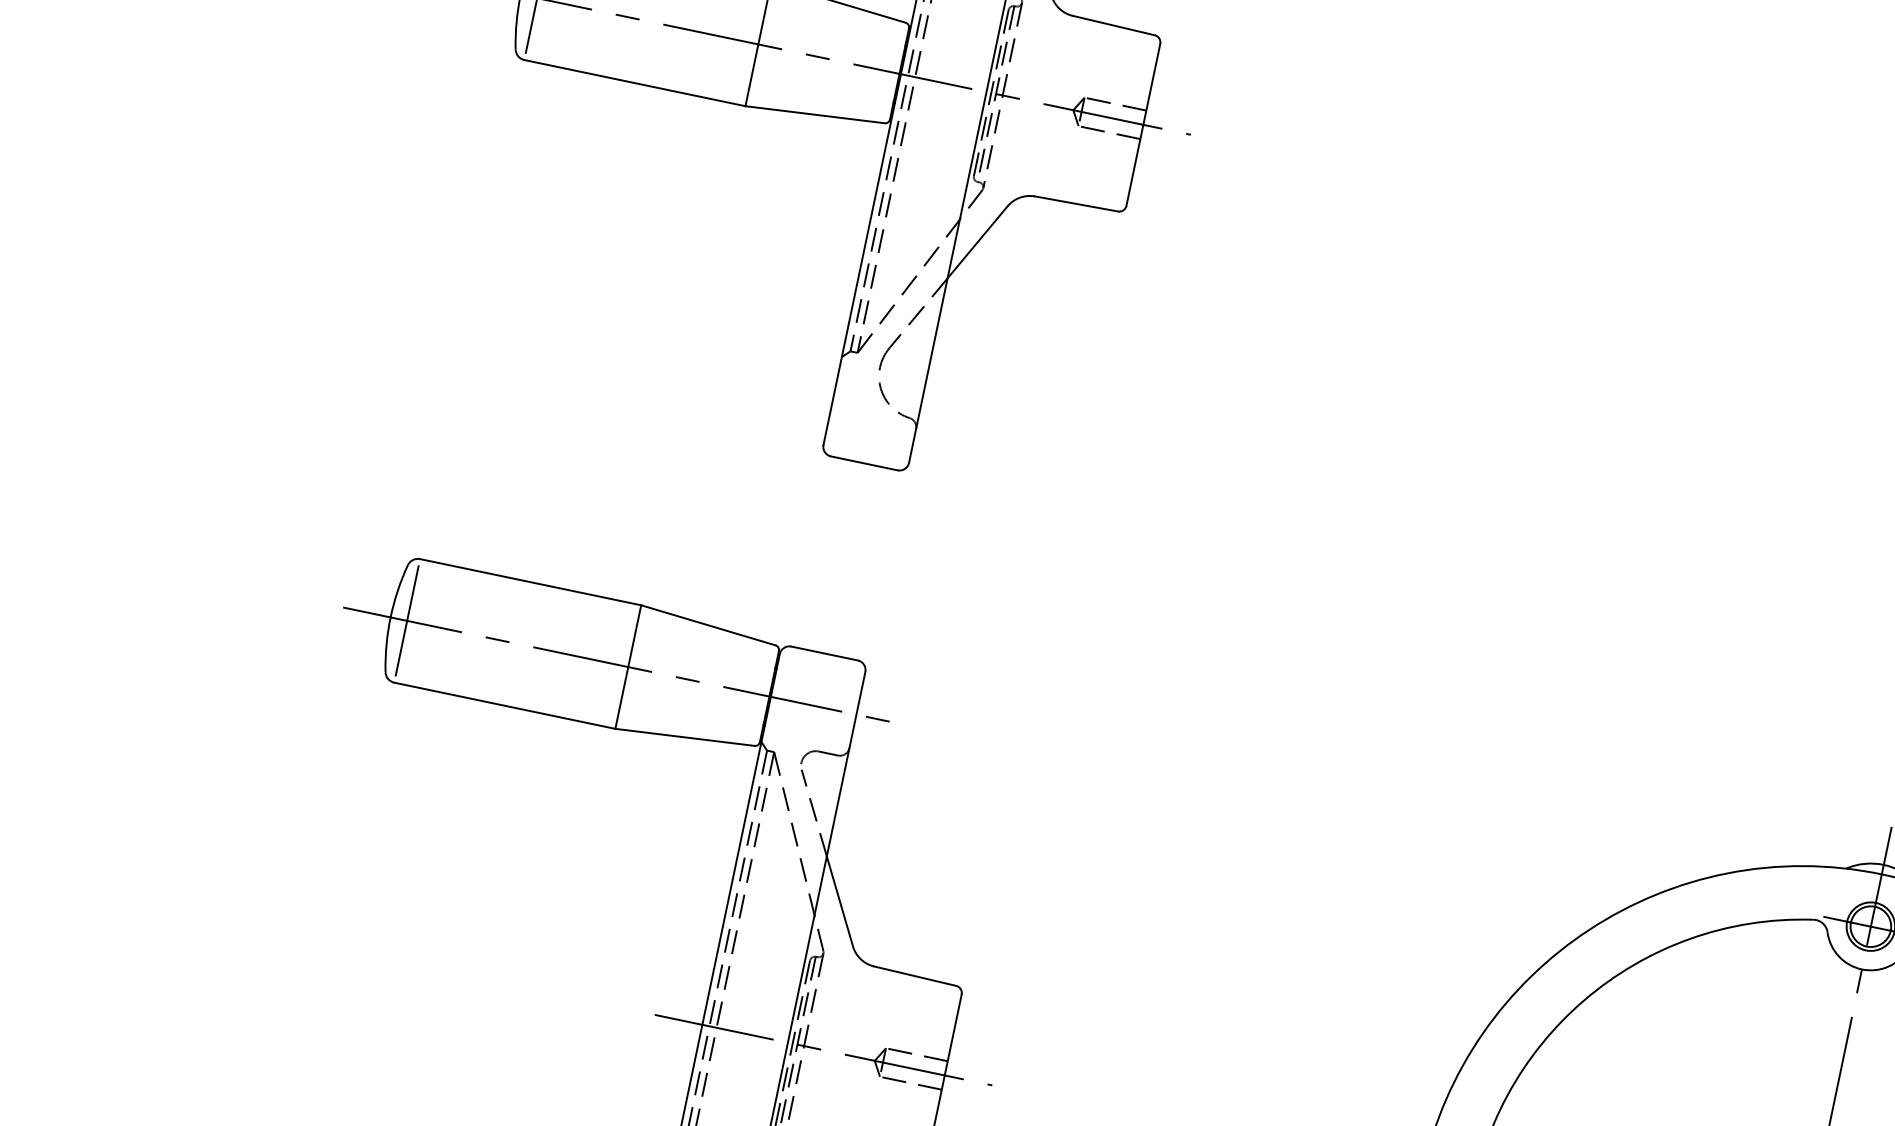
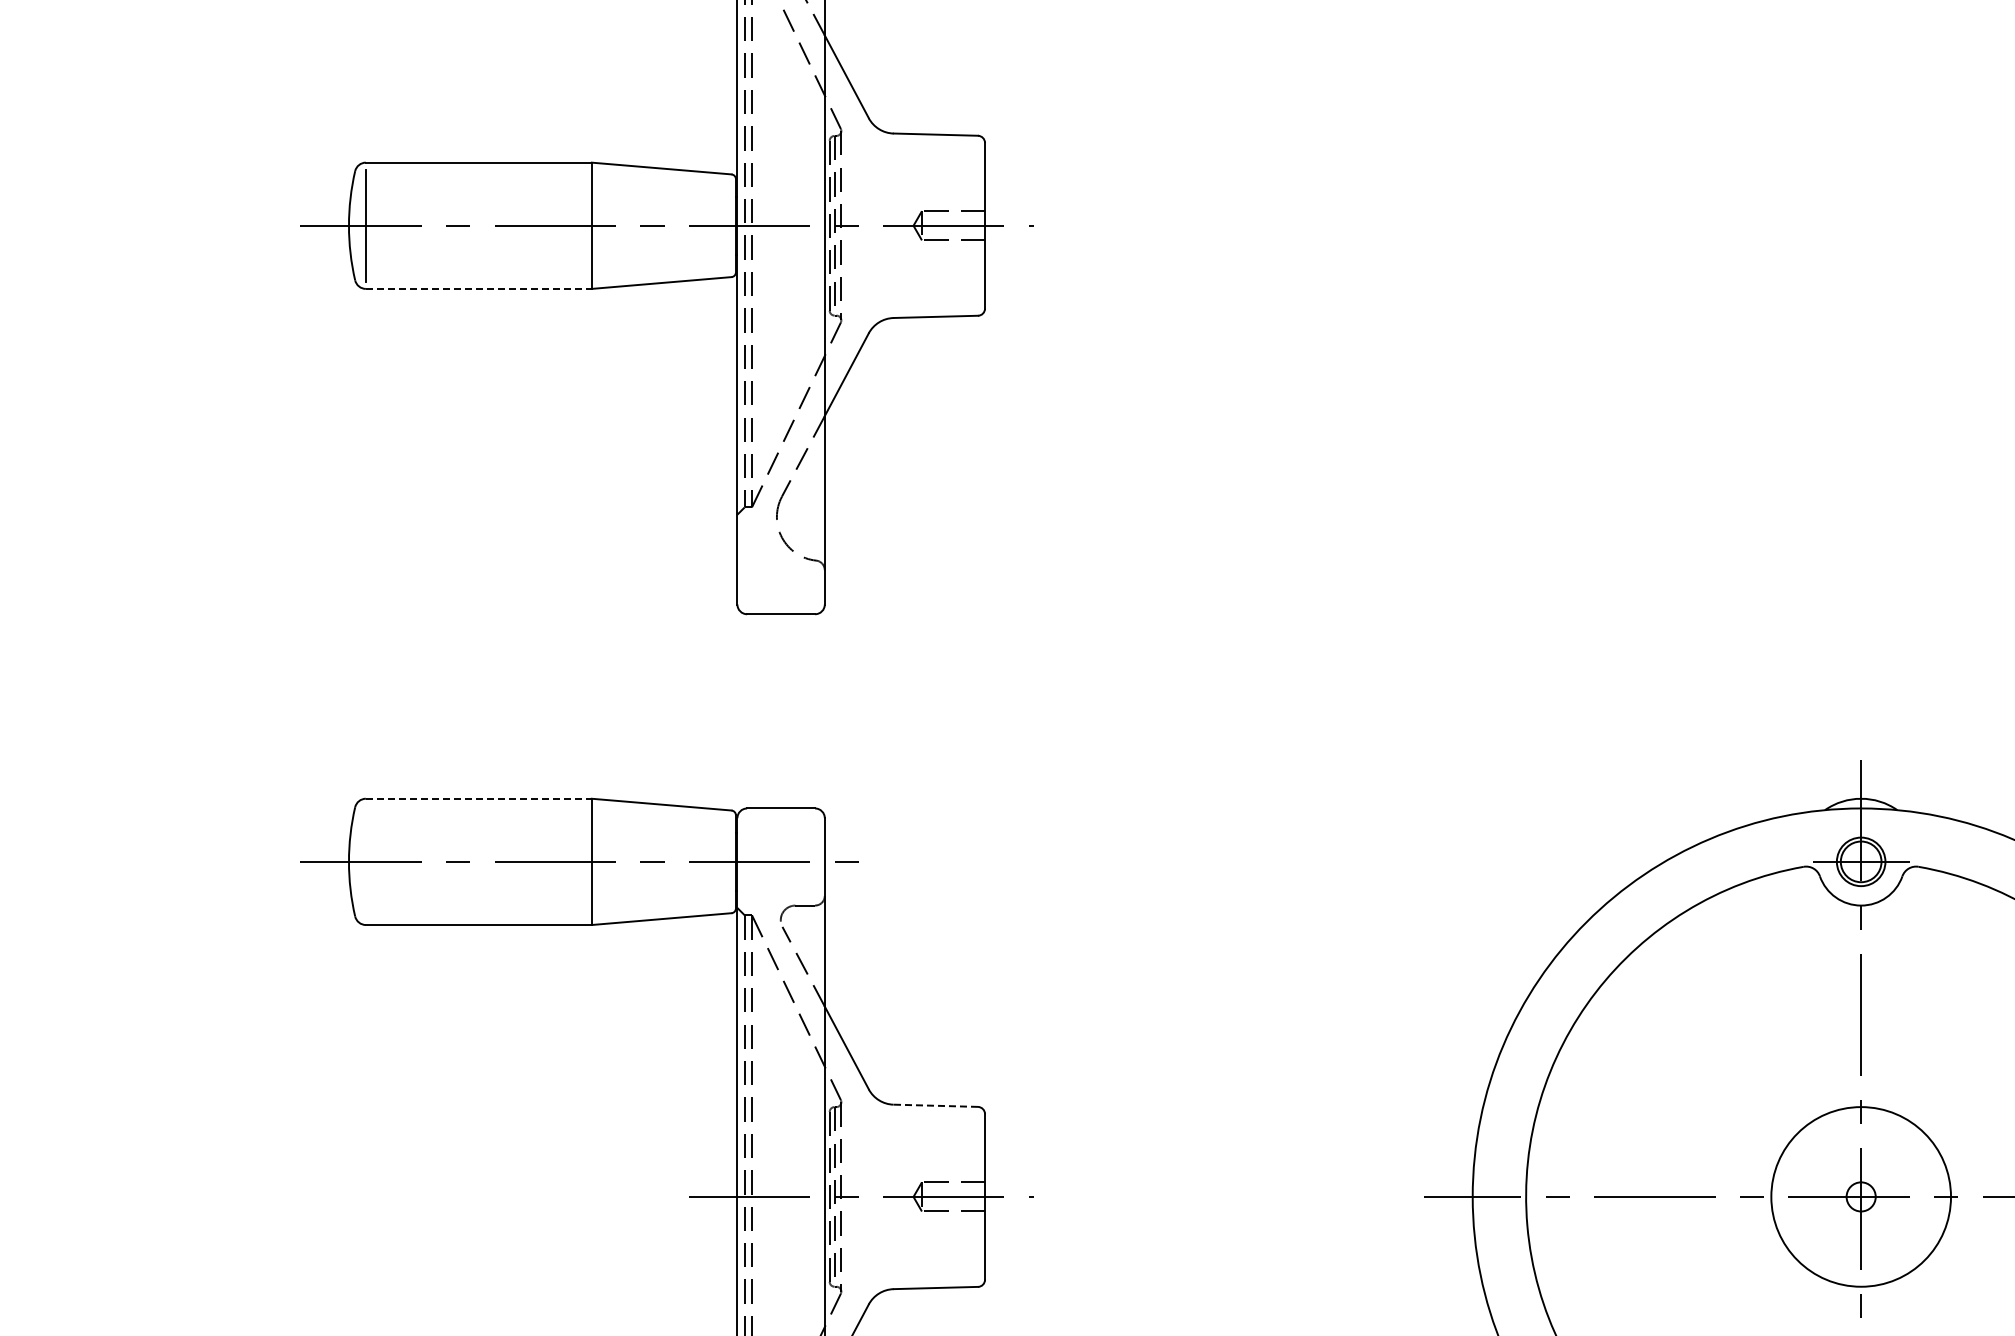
line: (634, 82) -> (478, 288), solid -> dashed
line: (530, 581) -> (478, 798), solid -> dashed
line: (406, 620) -> (365, 861), removed
line: (914, 975) -> (935, 1105), solid -> dashed

